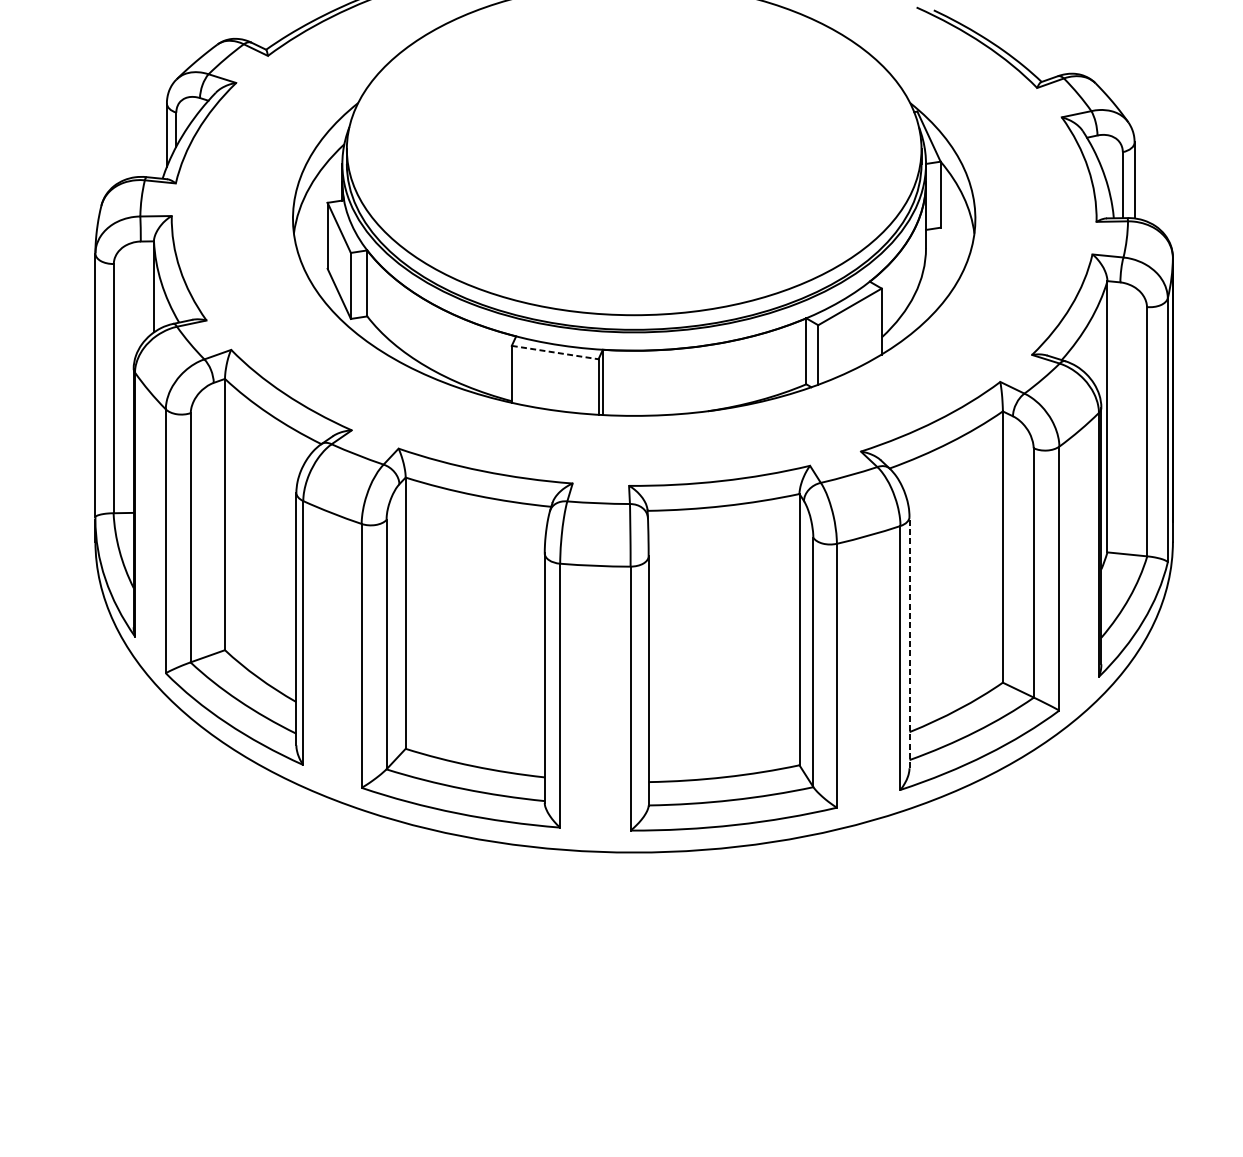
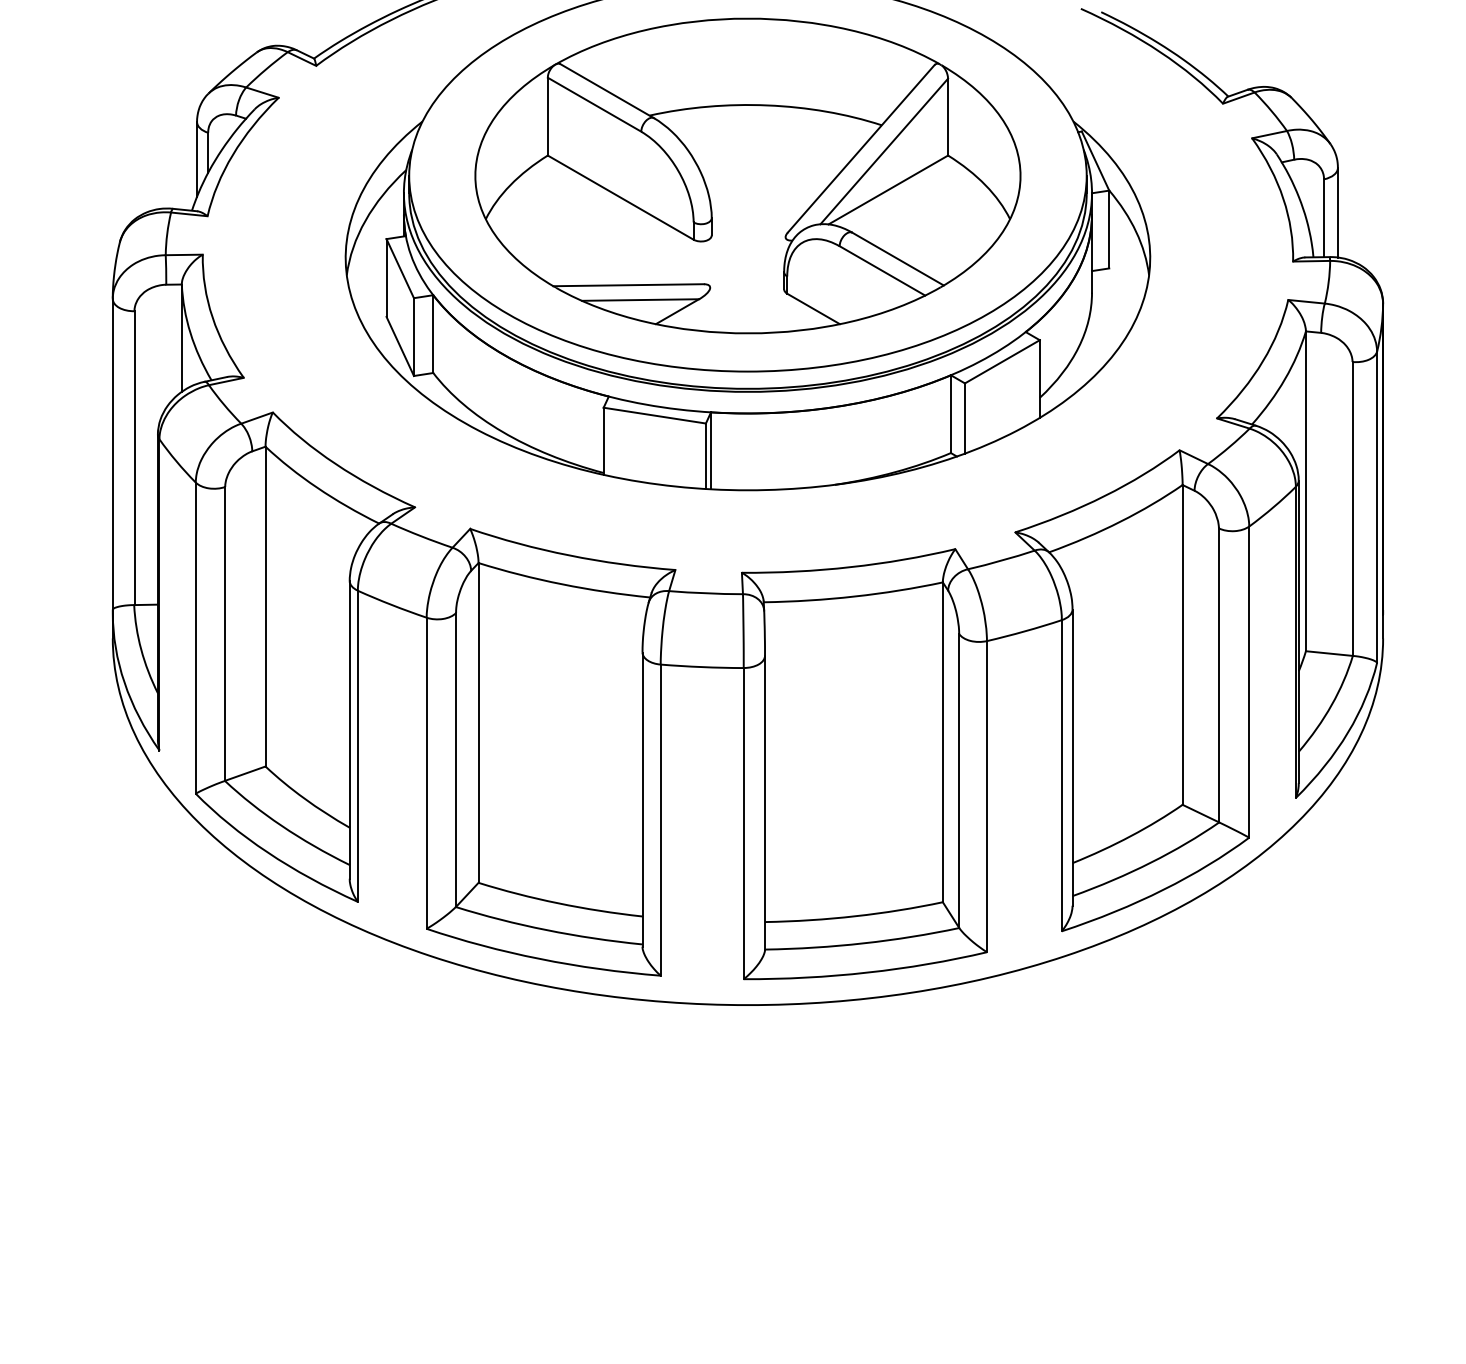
part: (633, 148) -> (747, 175), added
line: (554, 352) -> (654, 415), dashed -> solid
line: (909, 642) -> (1072, 757), dashed -> solid

